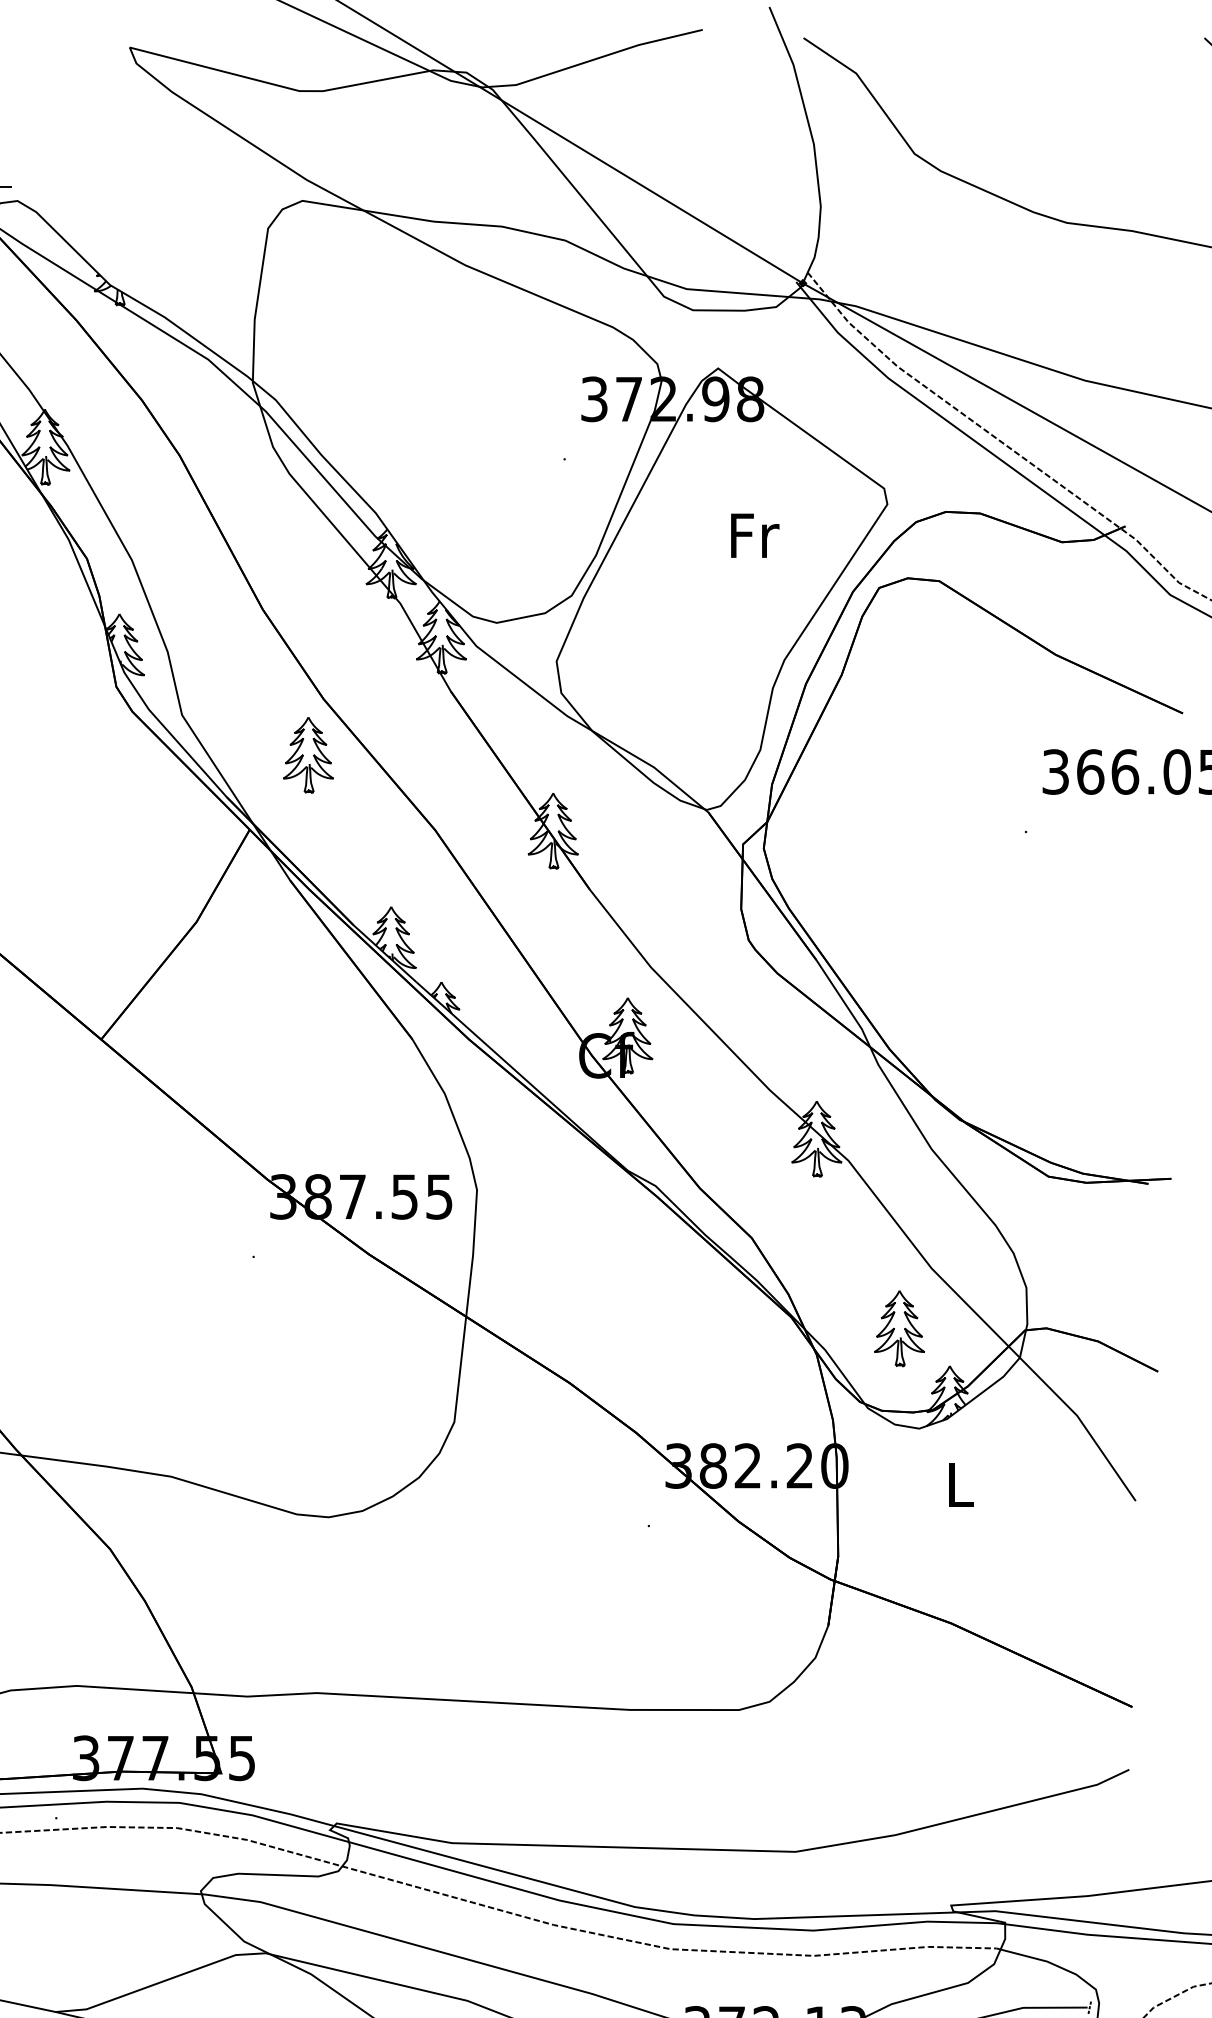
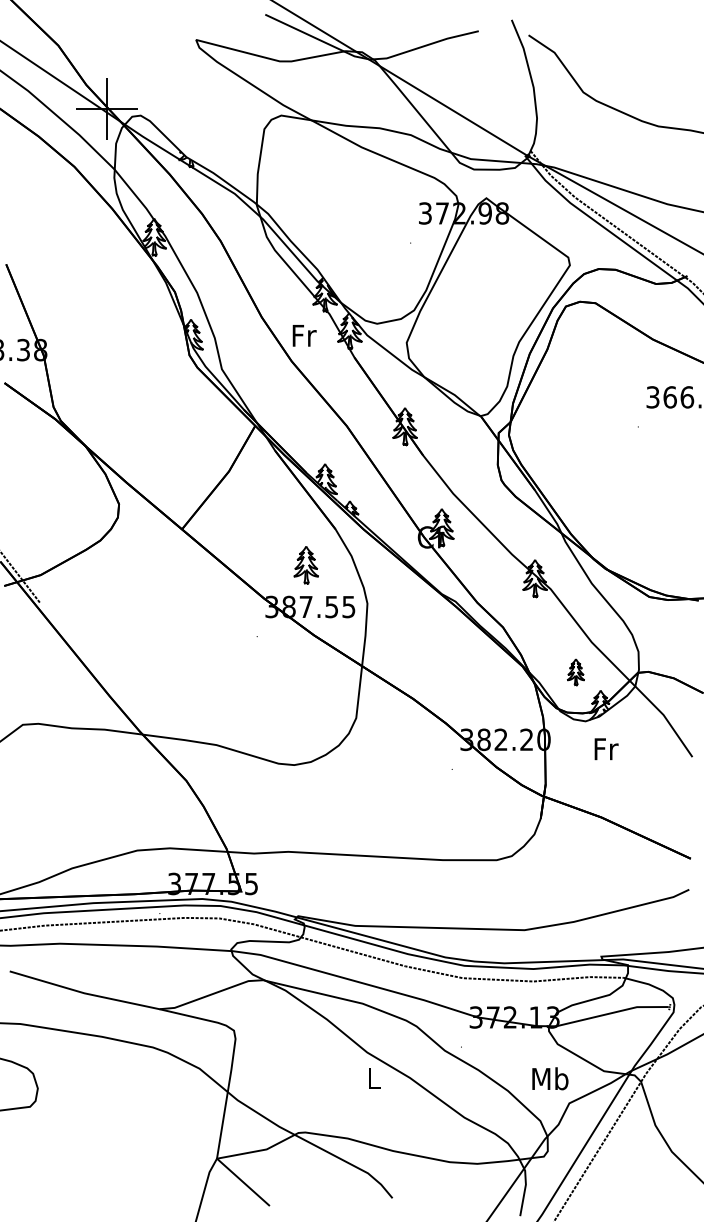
text: (754, 535) -> (304, 335), moved
part: (306, 756) -> (305, 565), moved
part: (898, 1329) -> (575, 672), size x0.7
text: (961, 1485) -> (606, 749), L -> Fr

